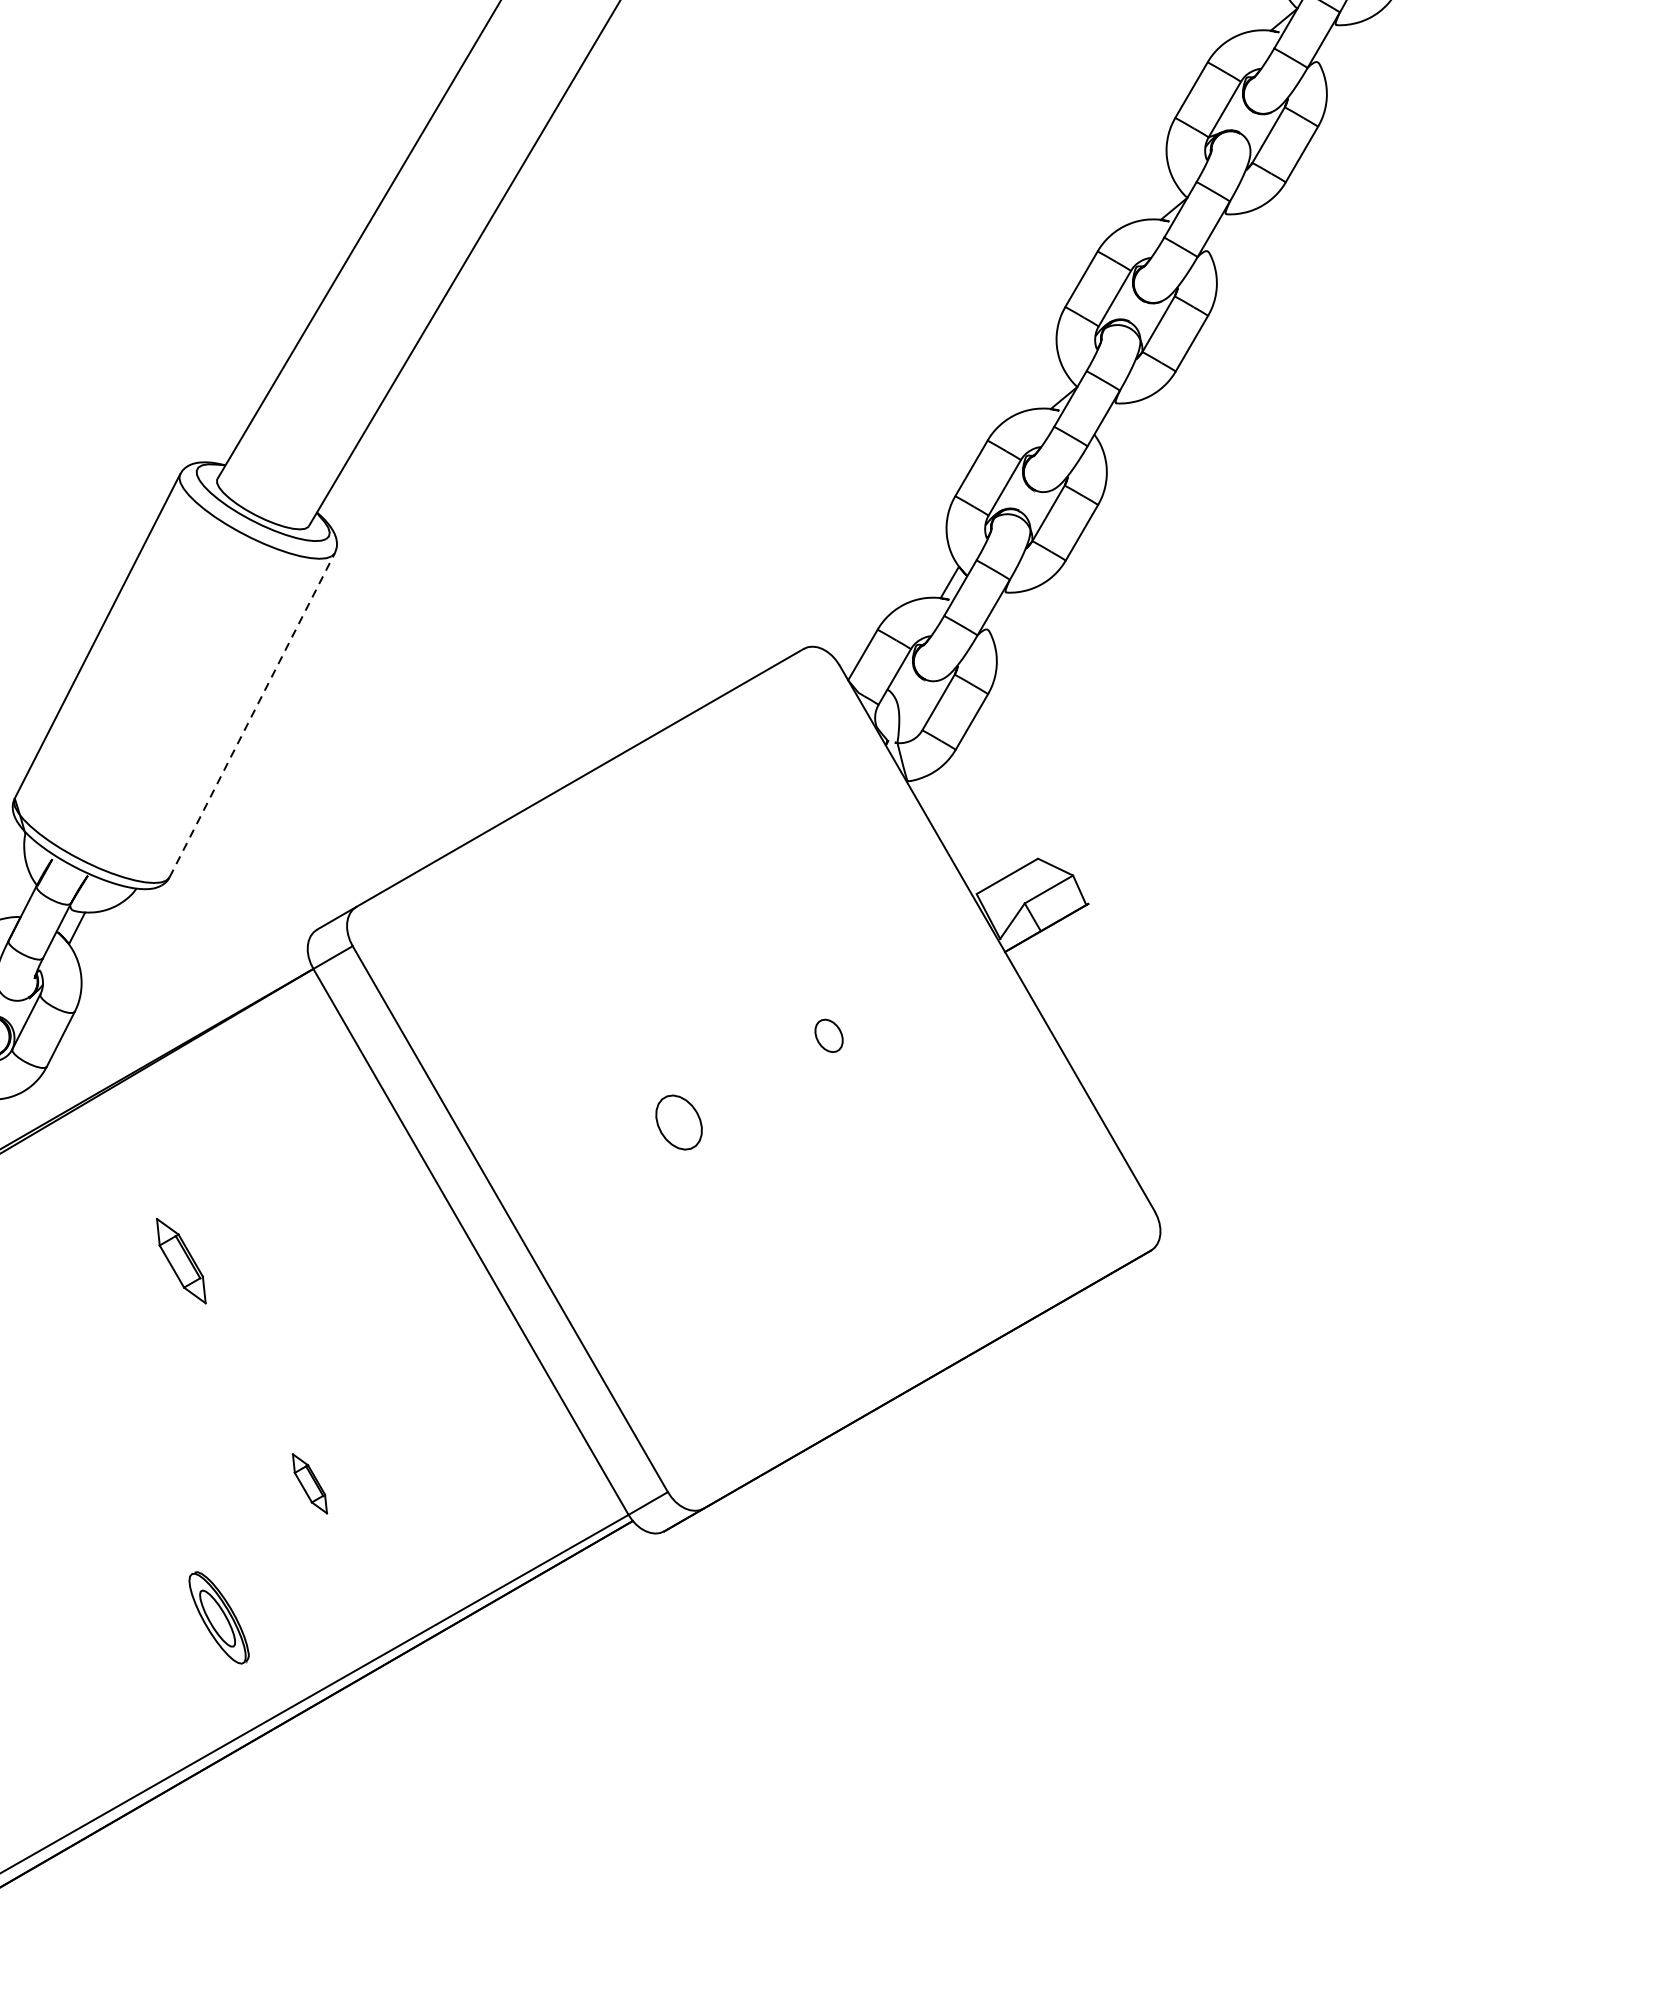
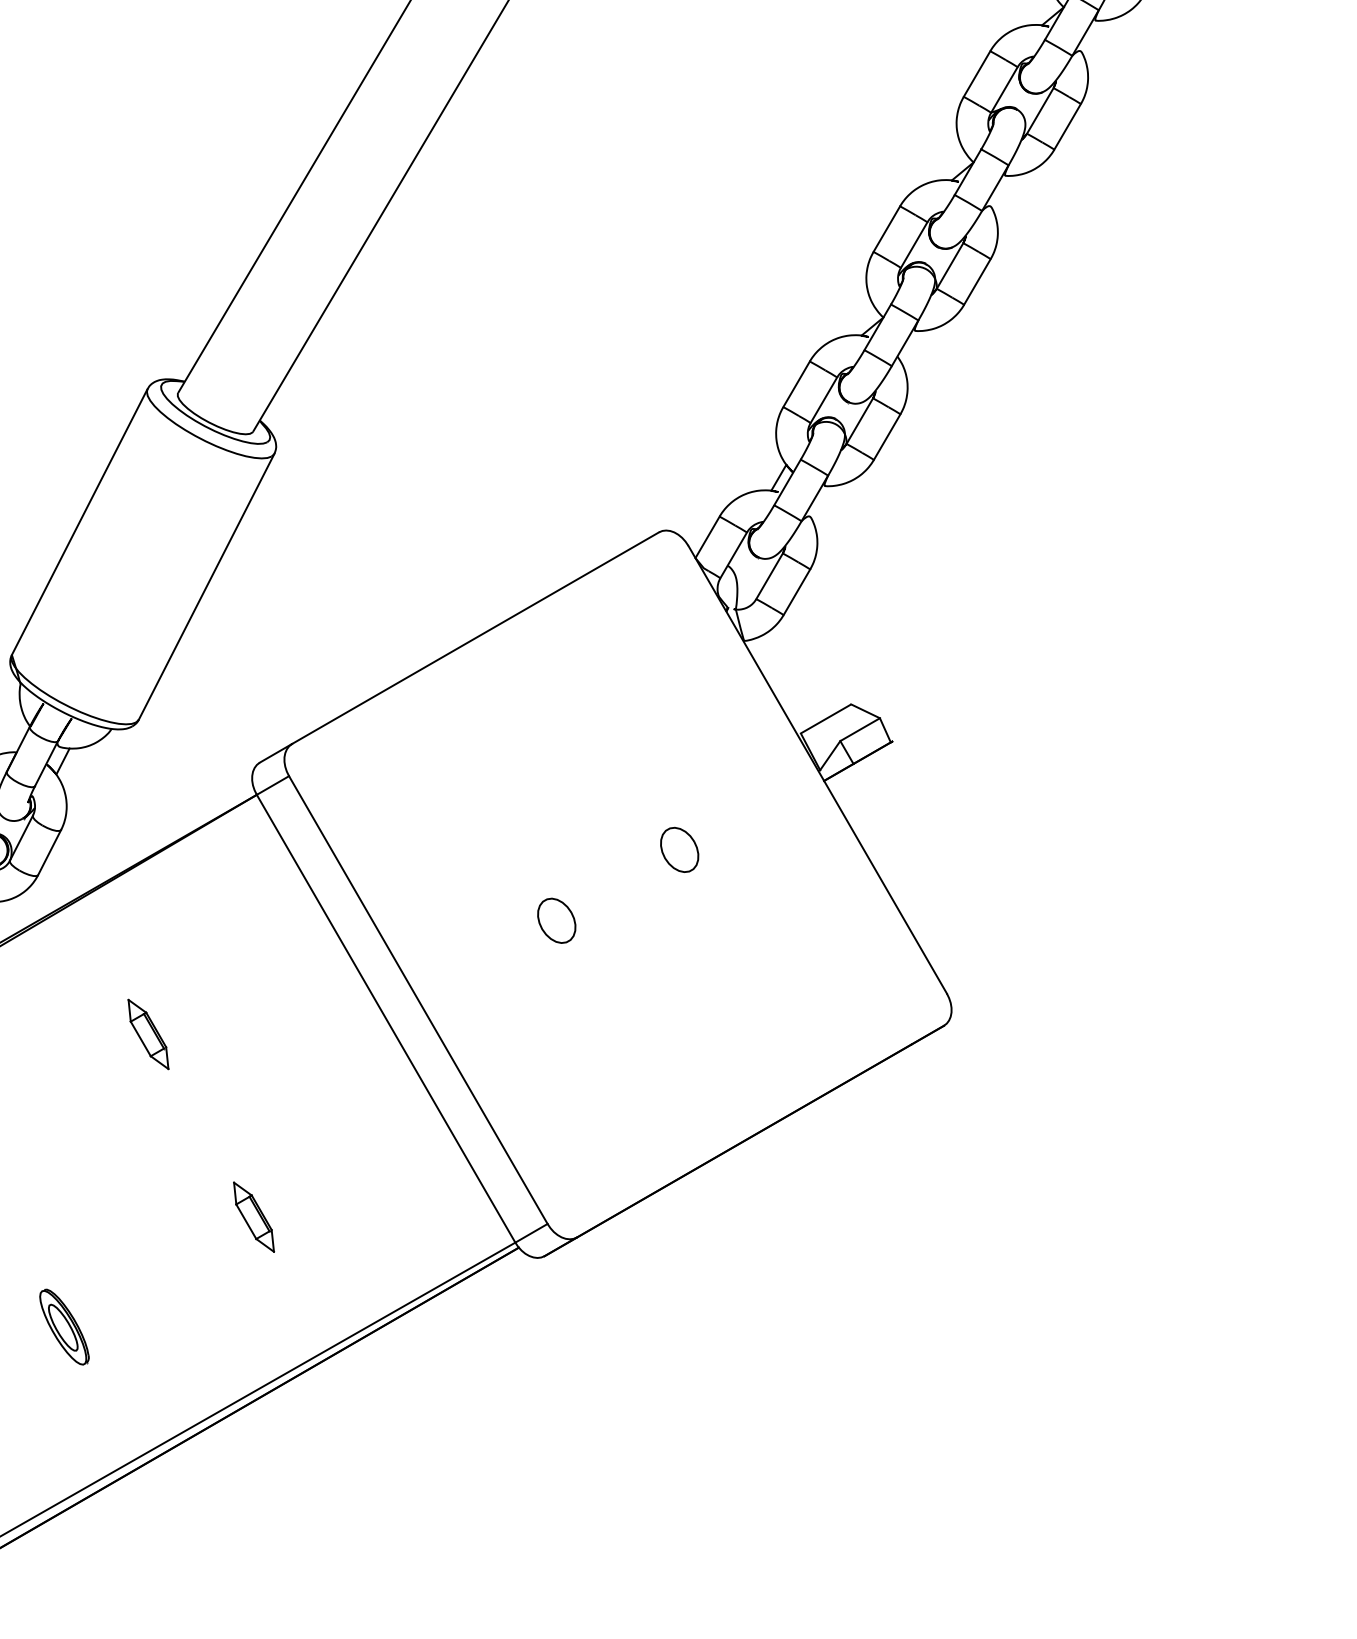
line: (252, 714) -> (206, 586), dashed -> solid
part: (828, 1035) -> (679, 849), size x1.67
part: (309, 1483) -> (253, 1216), size x1.43
part: (219, 1617) -> (64, 1326), moved

